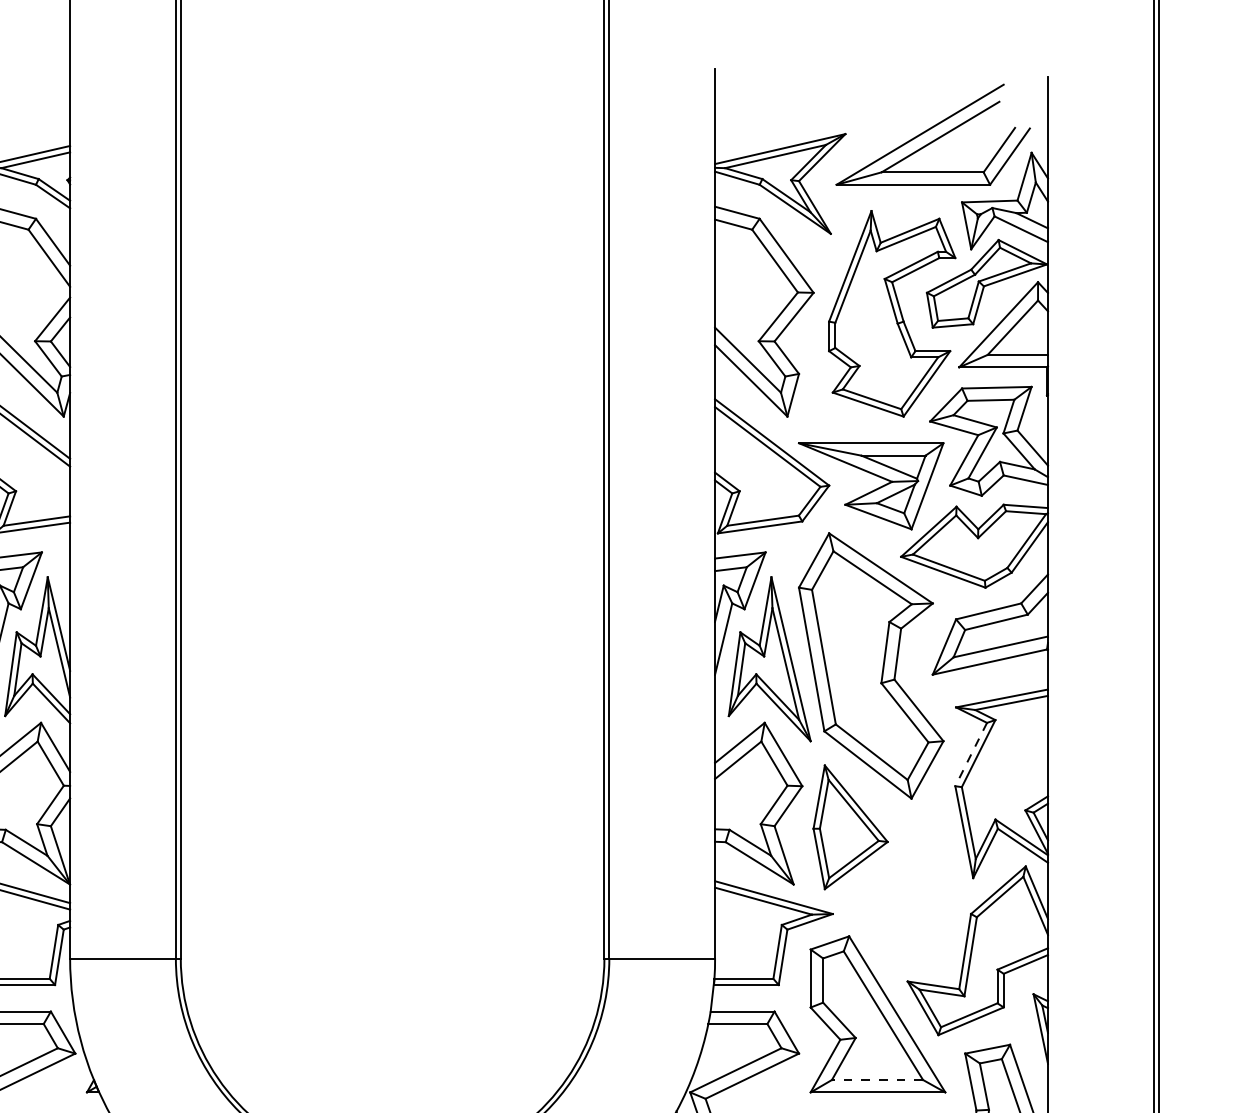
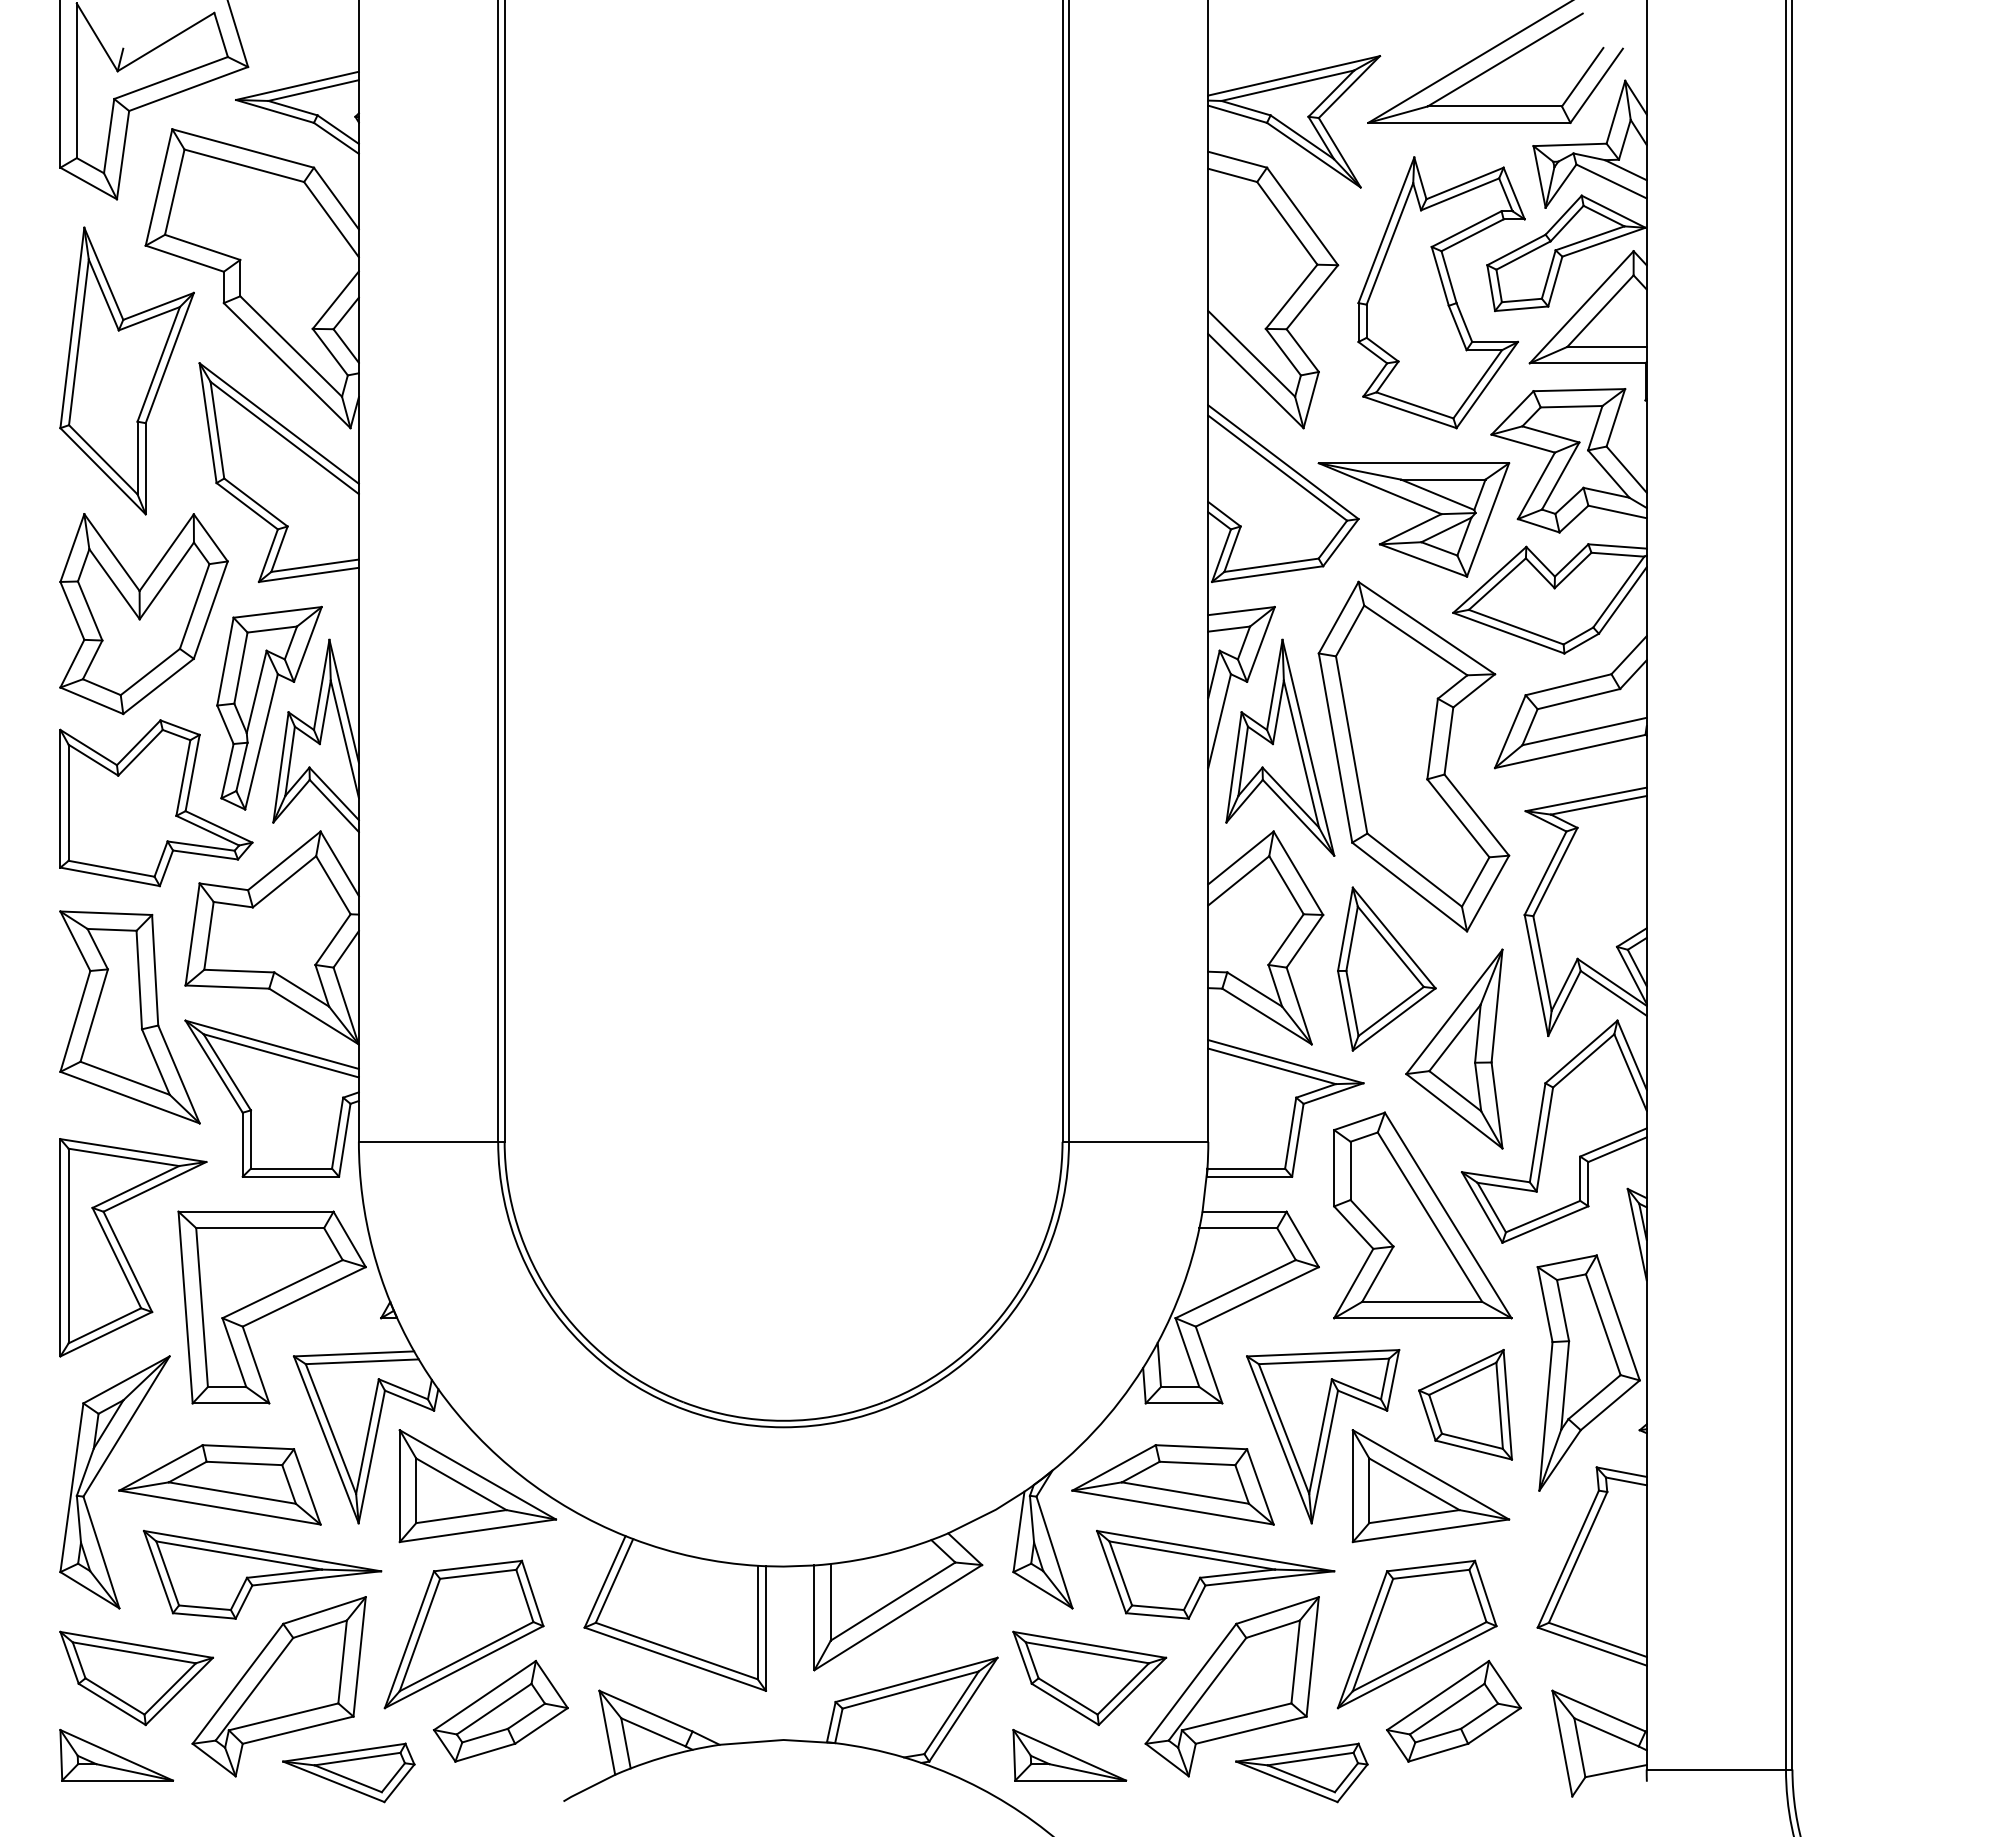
line: (971, 754) -> (1545, 873), dashed -> solid
part: (902, 887) -> (1454, 1048), added
line: (877, 1079) -> (1422, 1301), dashed -> solid

